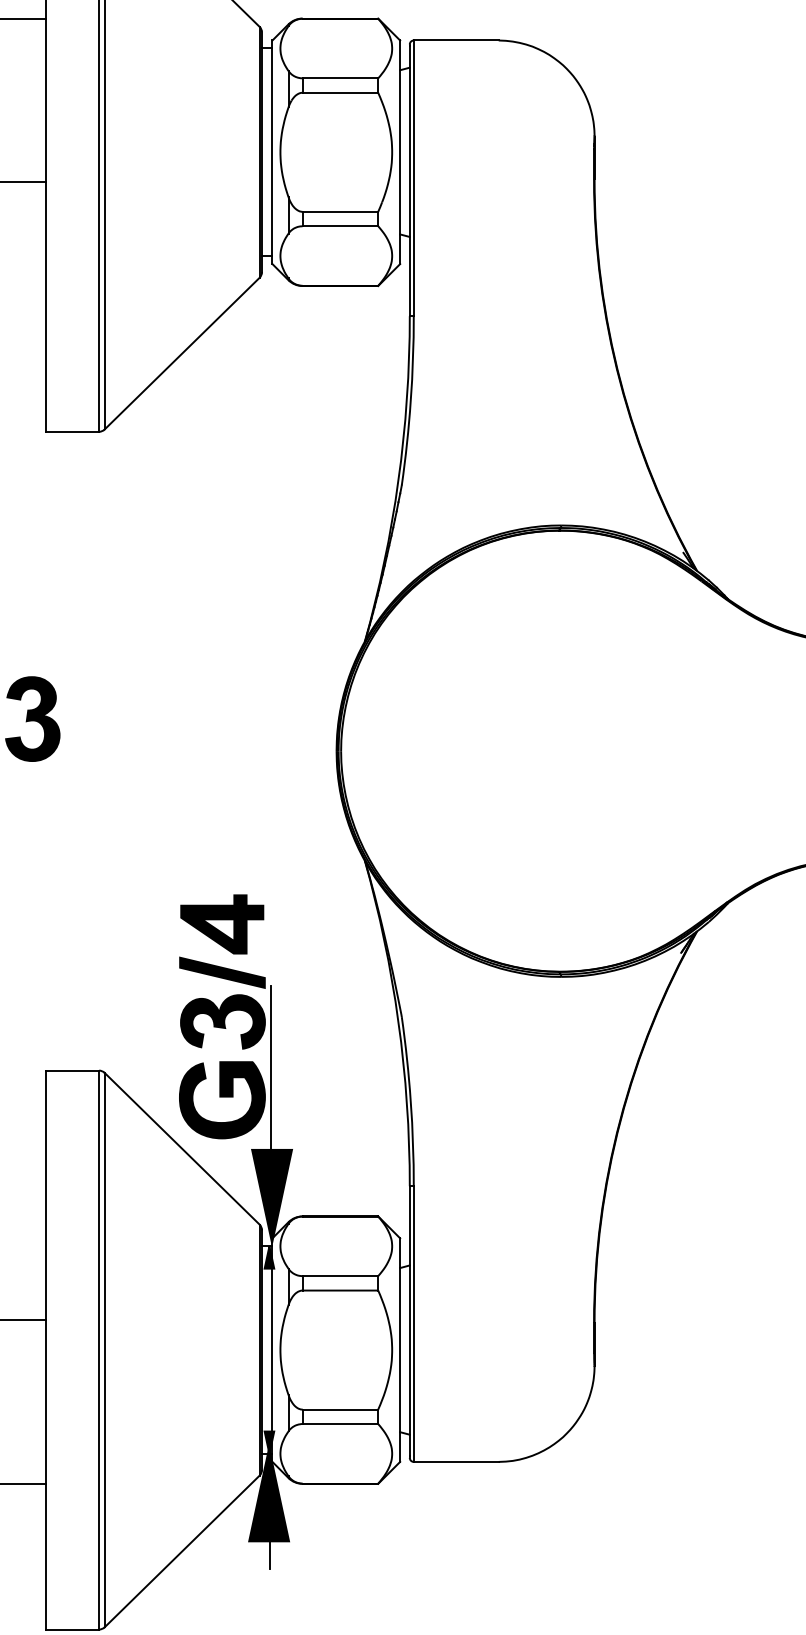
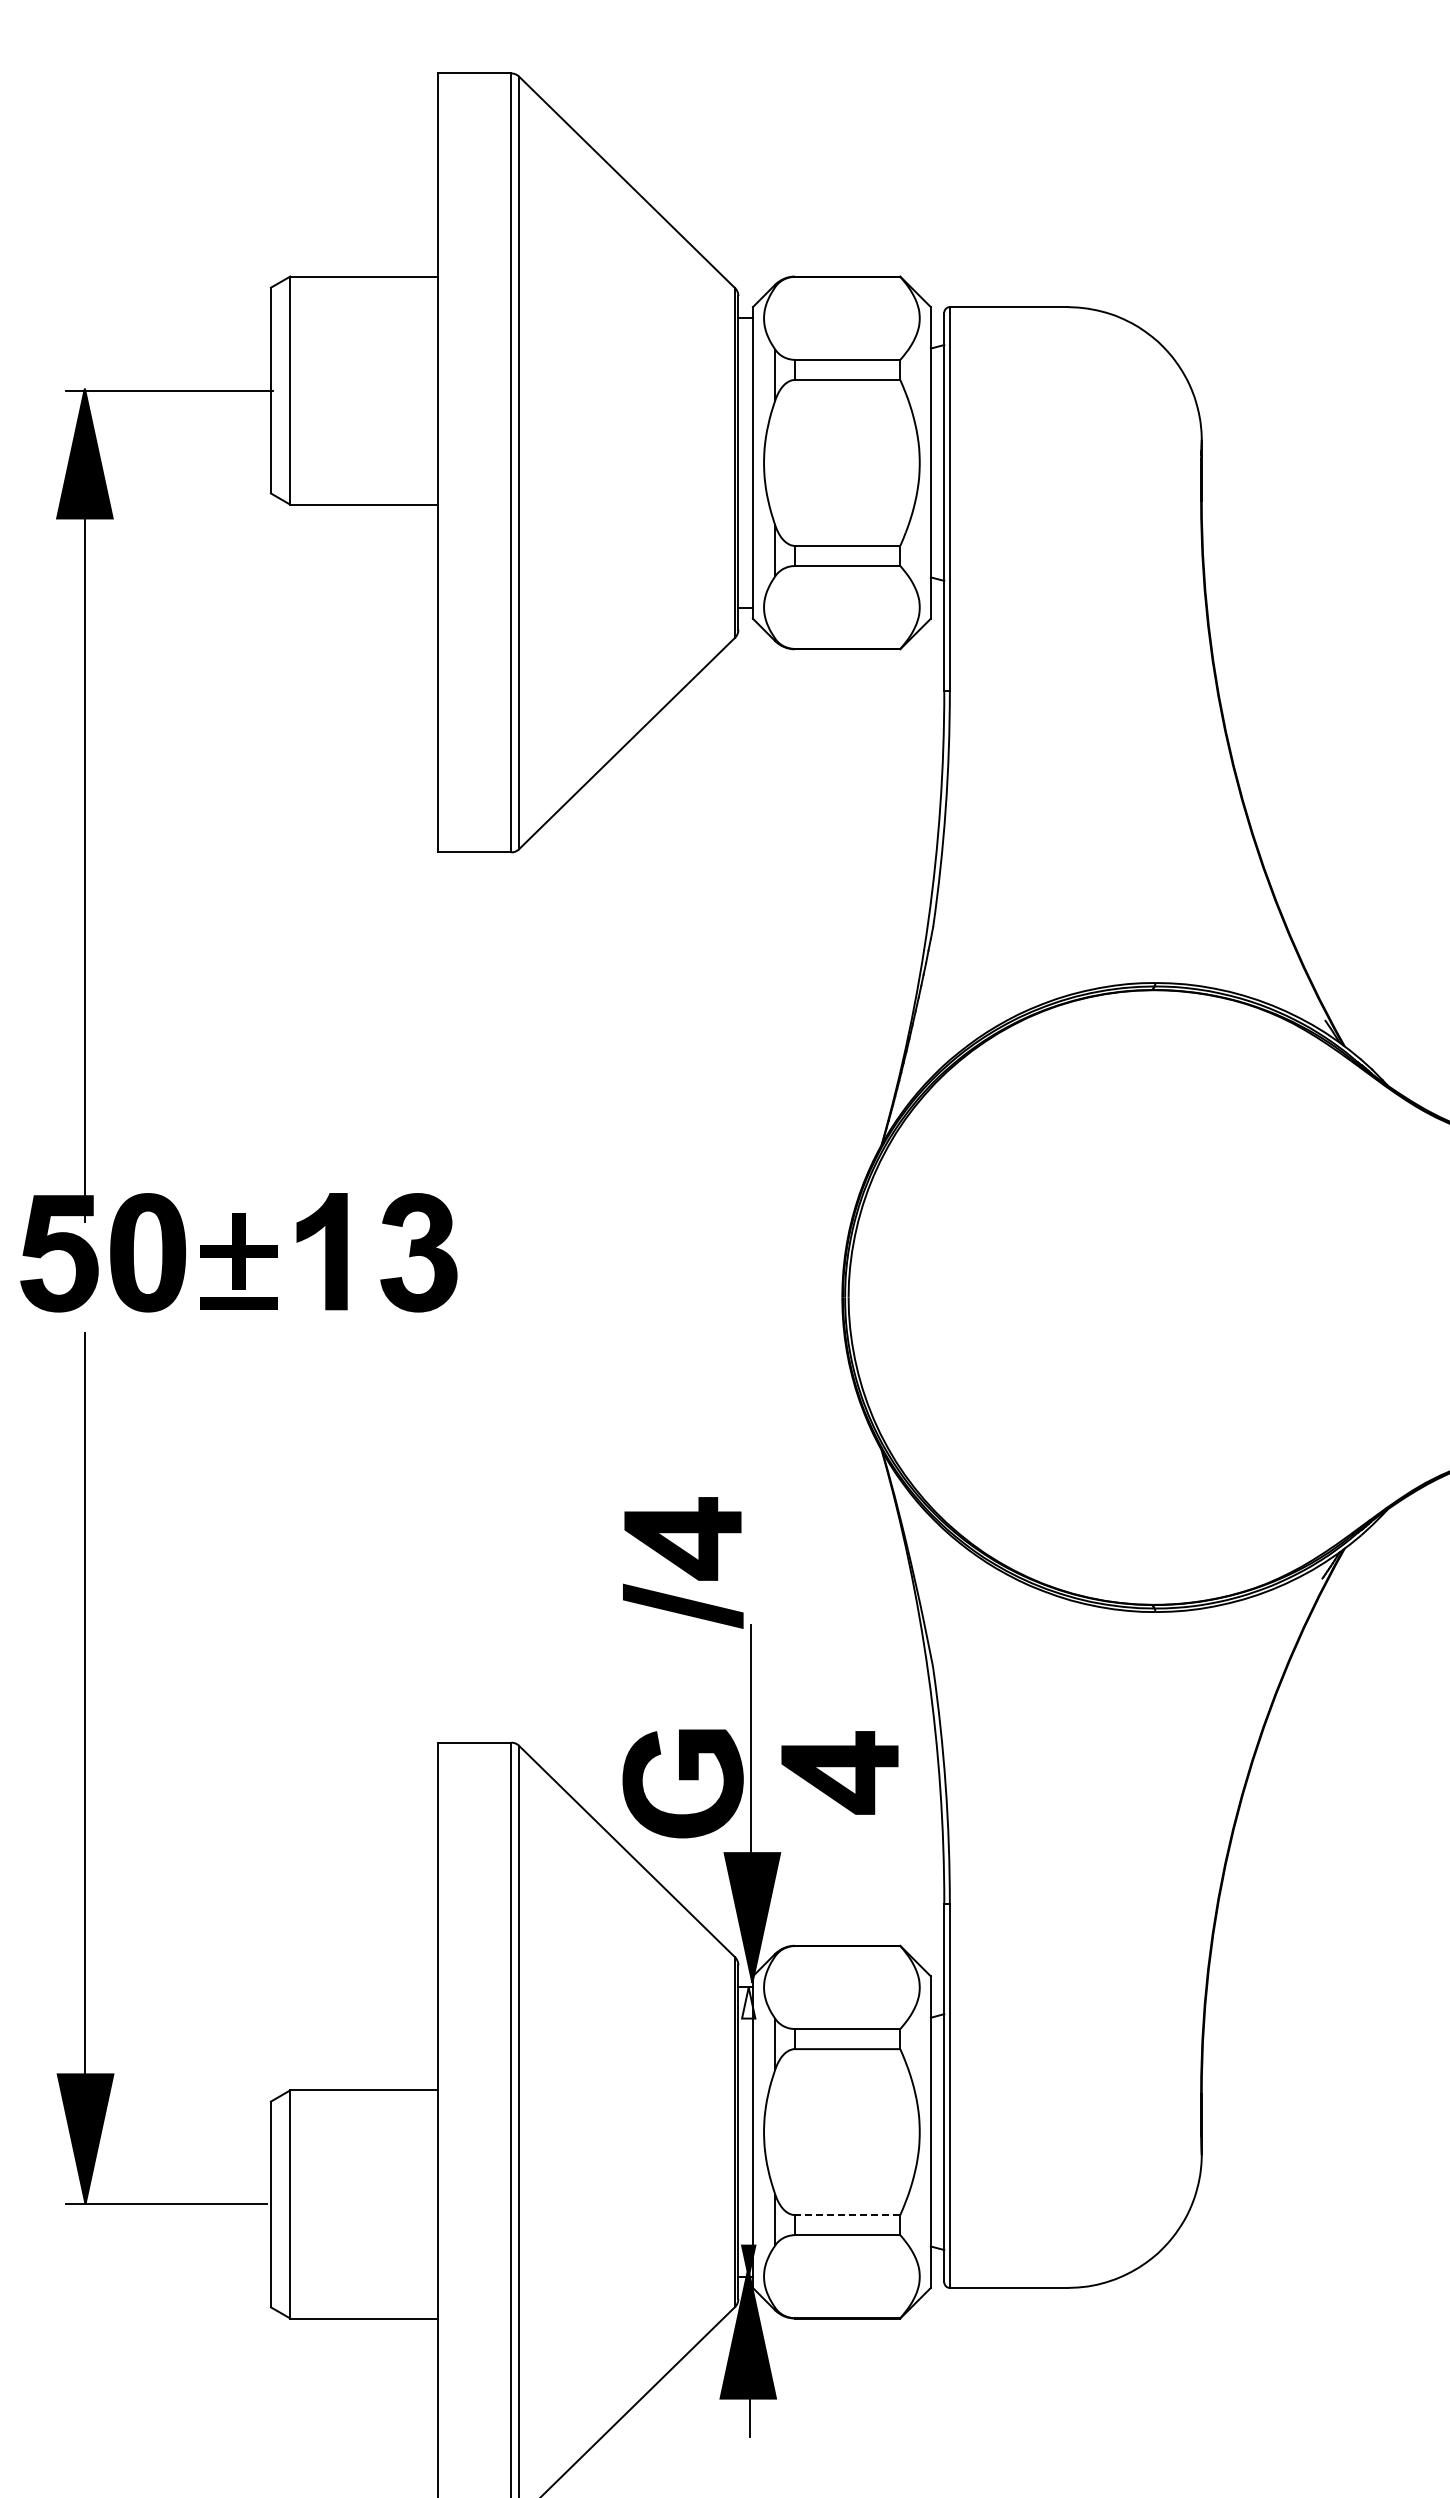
fill: (222, 1021) -> (683, 1674), removed
part: (334, 1092) -> (839, 1772), added
fill: (269, 1257) -> (748, 2002), removed
line: (340, 1409) -> (847, 2215), solid -> dashed

